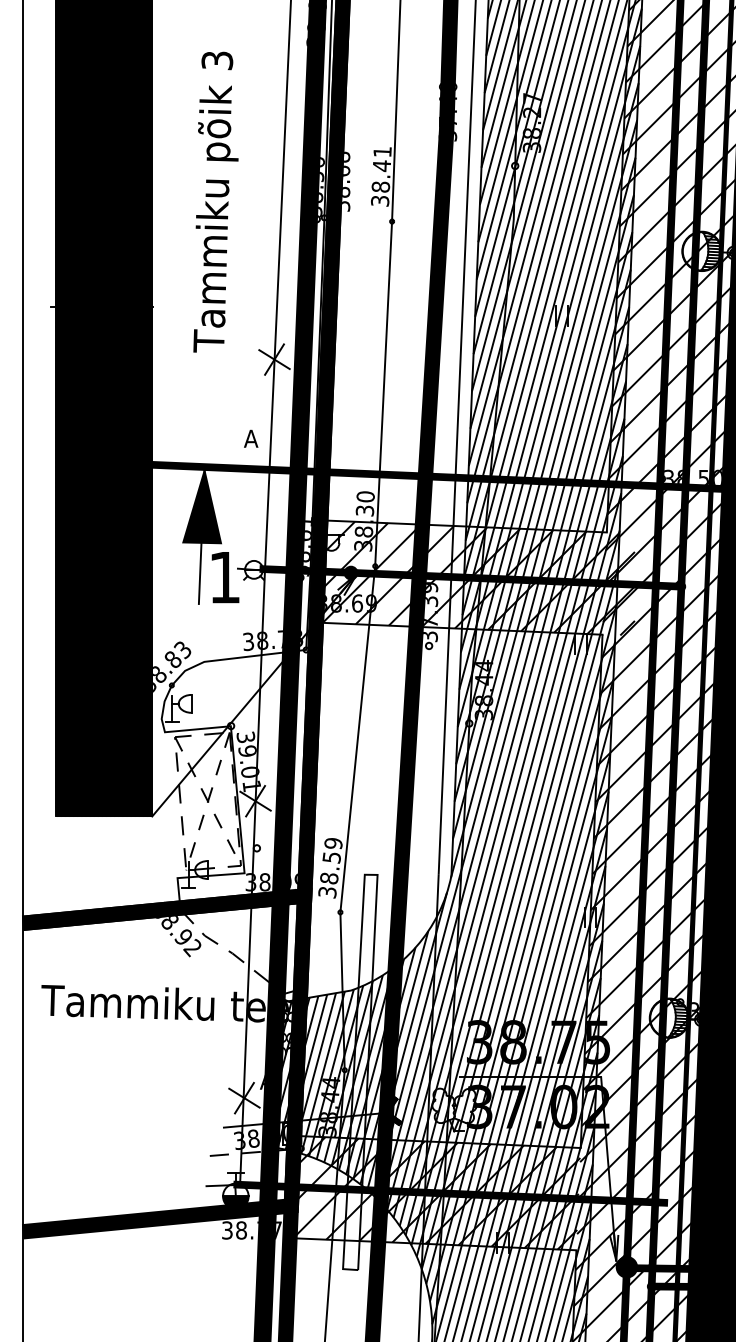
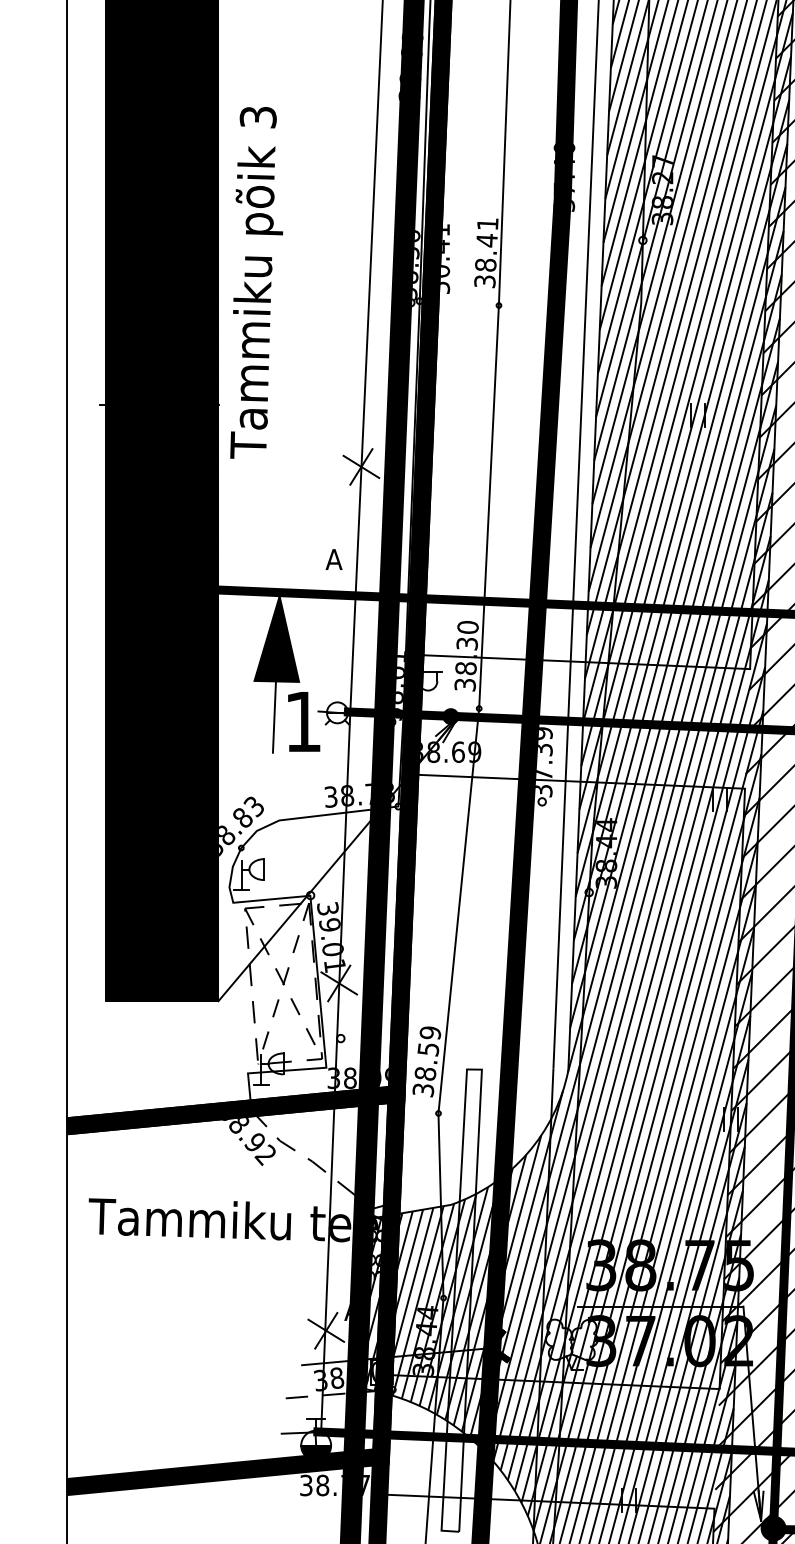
text: (346, 178) -> (445, 255), 38.68 -> 50.41
text: (215, 201) -> (256, 282), moved
hatch: (475, 577) -> (596, 721), removed
hatch: (435, 1193) -> (549, 1442), removed

